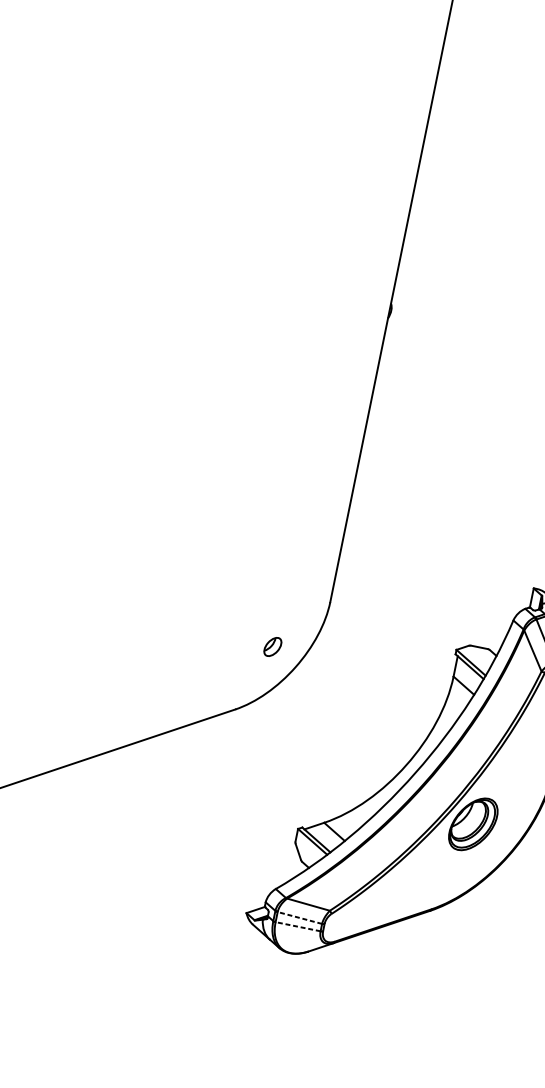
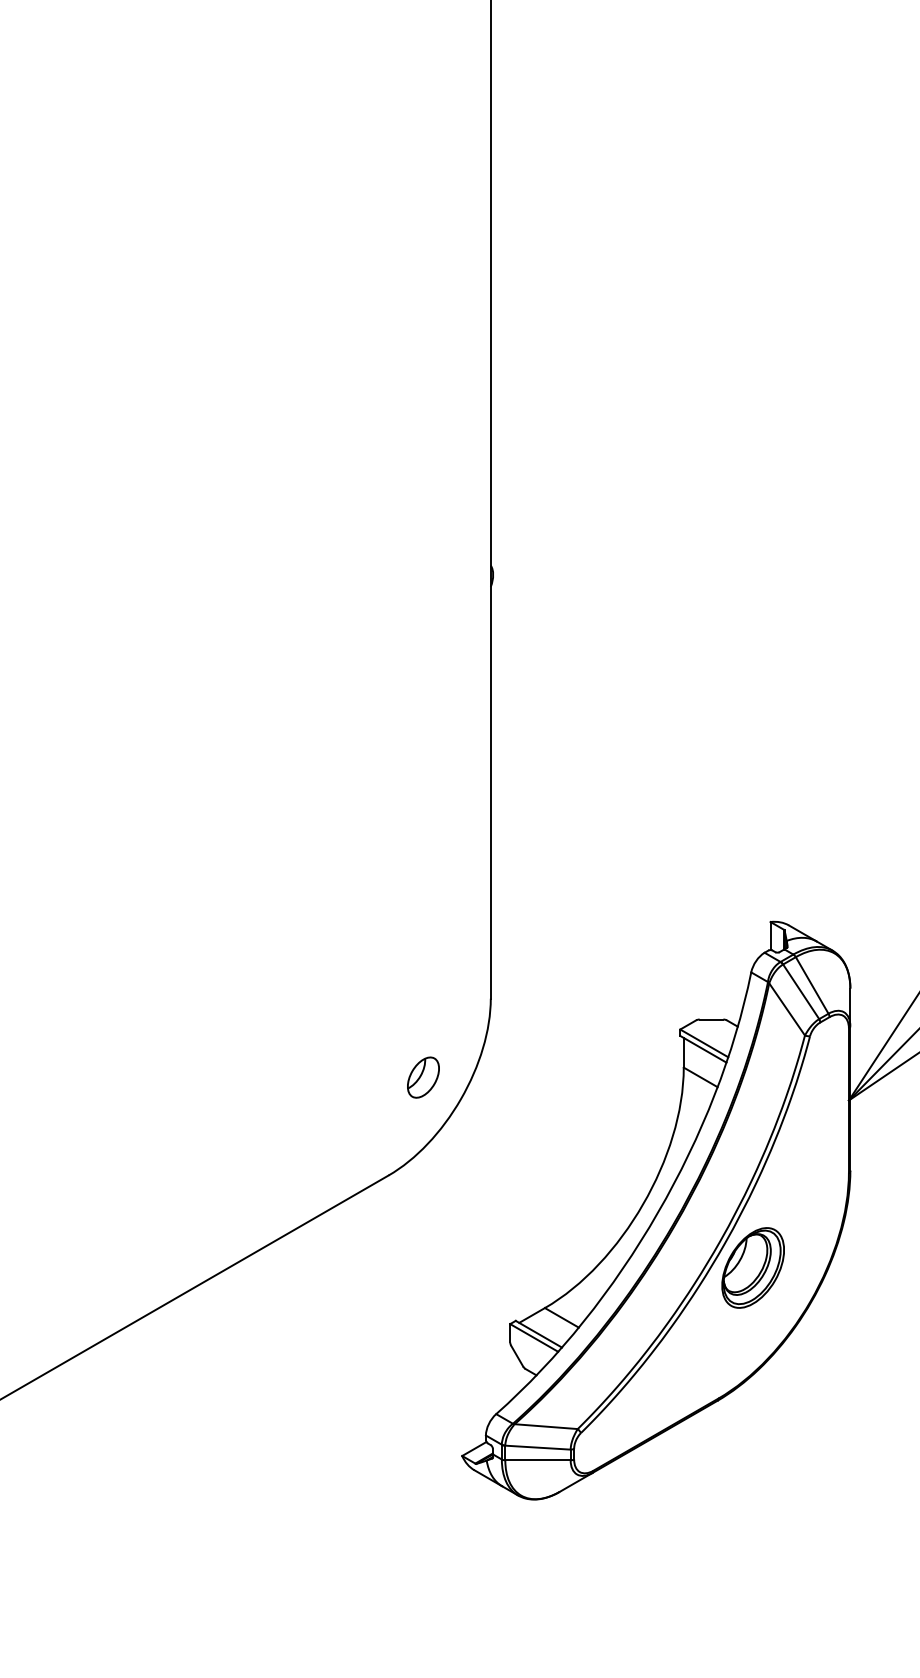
part: (272, 646) -> (423, 1077), size x1.43
line: (300, 917) -> (538, 1447), dashed -> solid
line: (298, 926) -> (538, 1460), dashed -> solid

